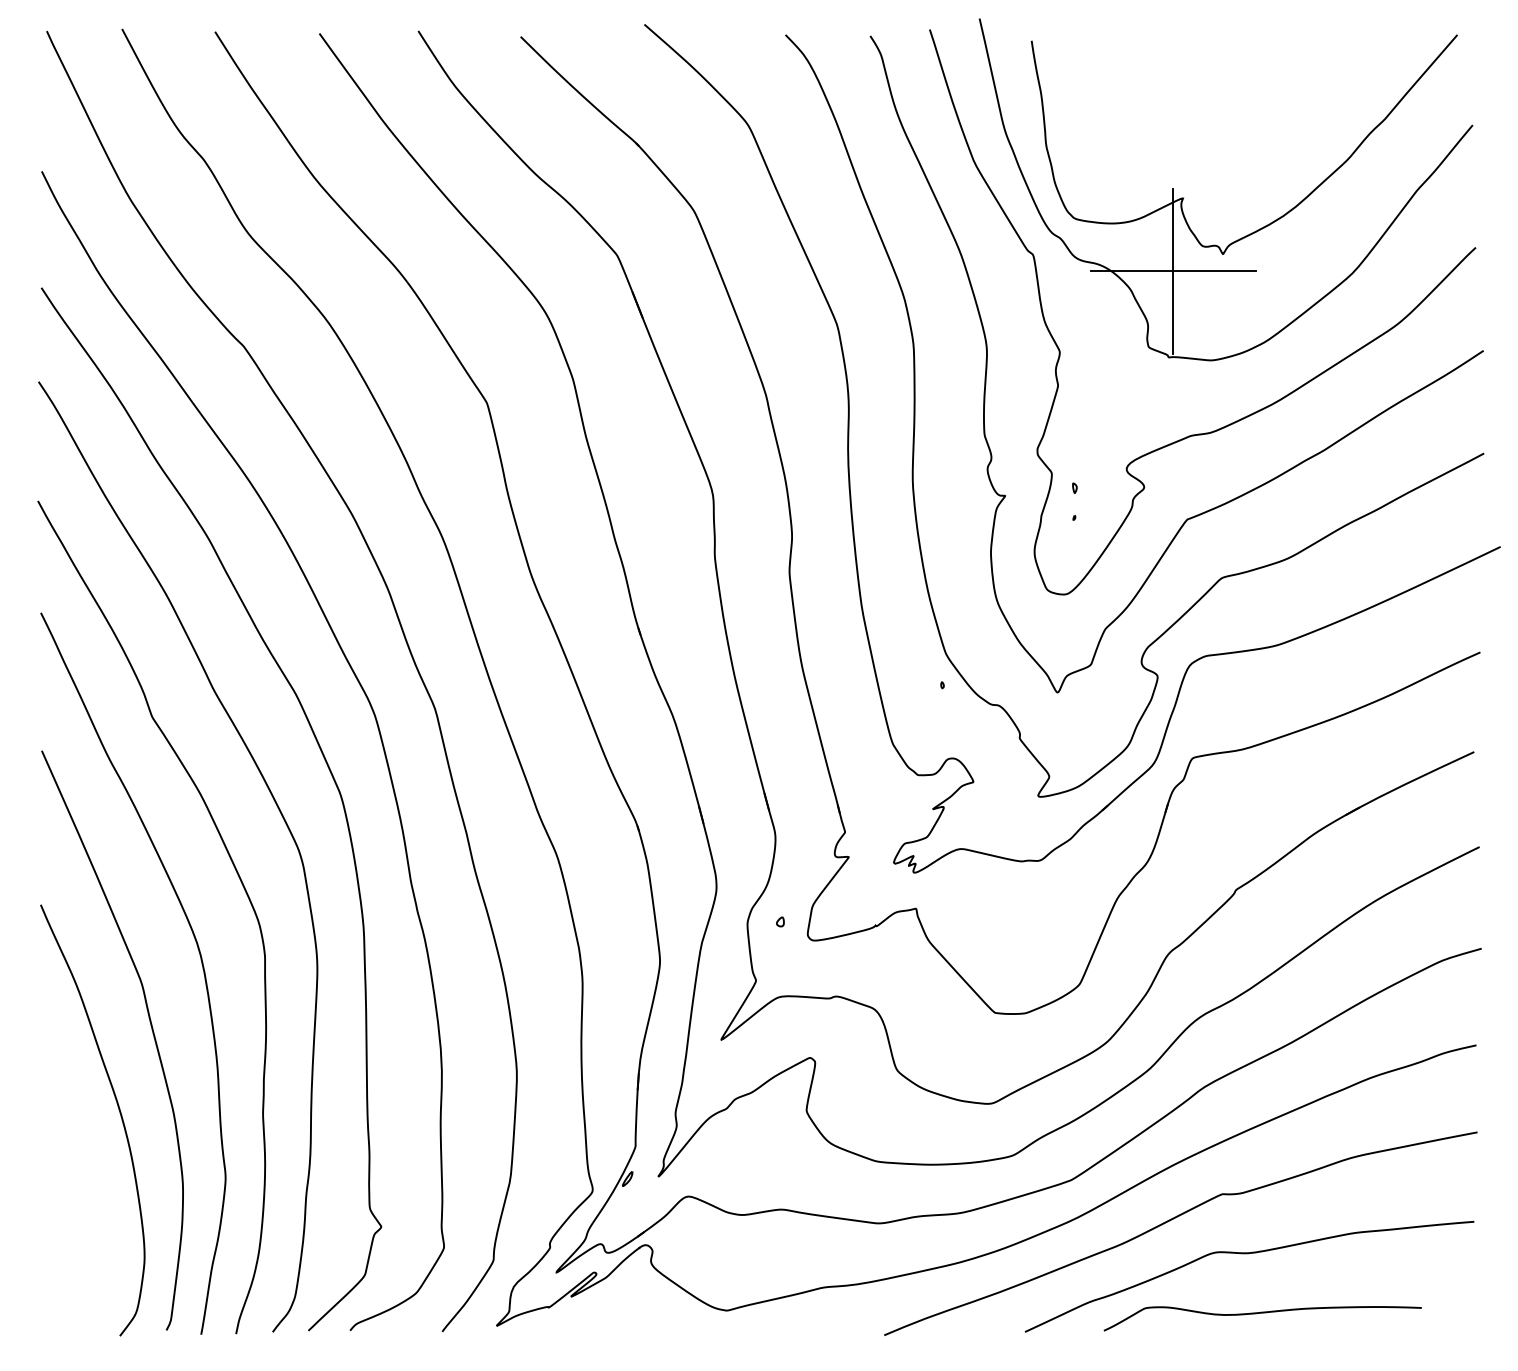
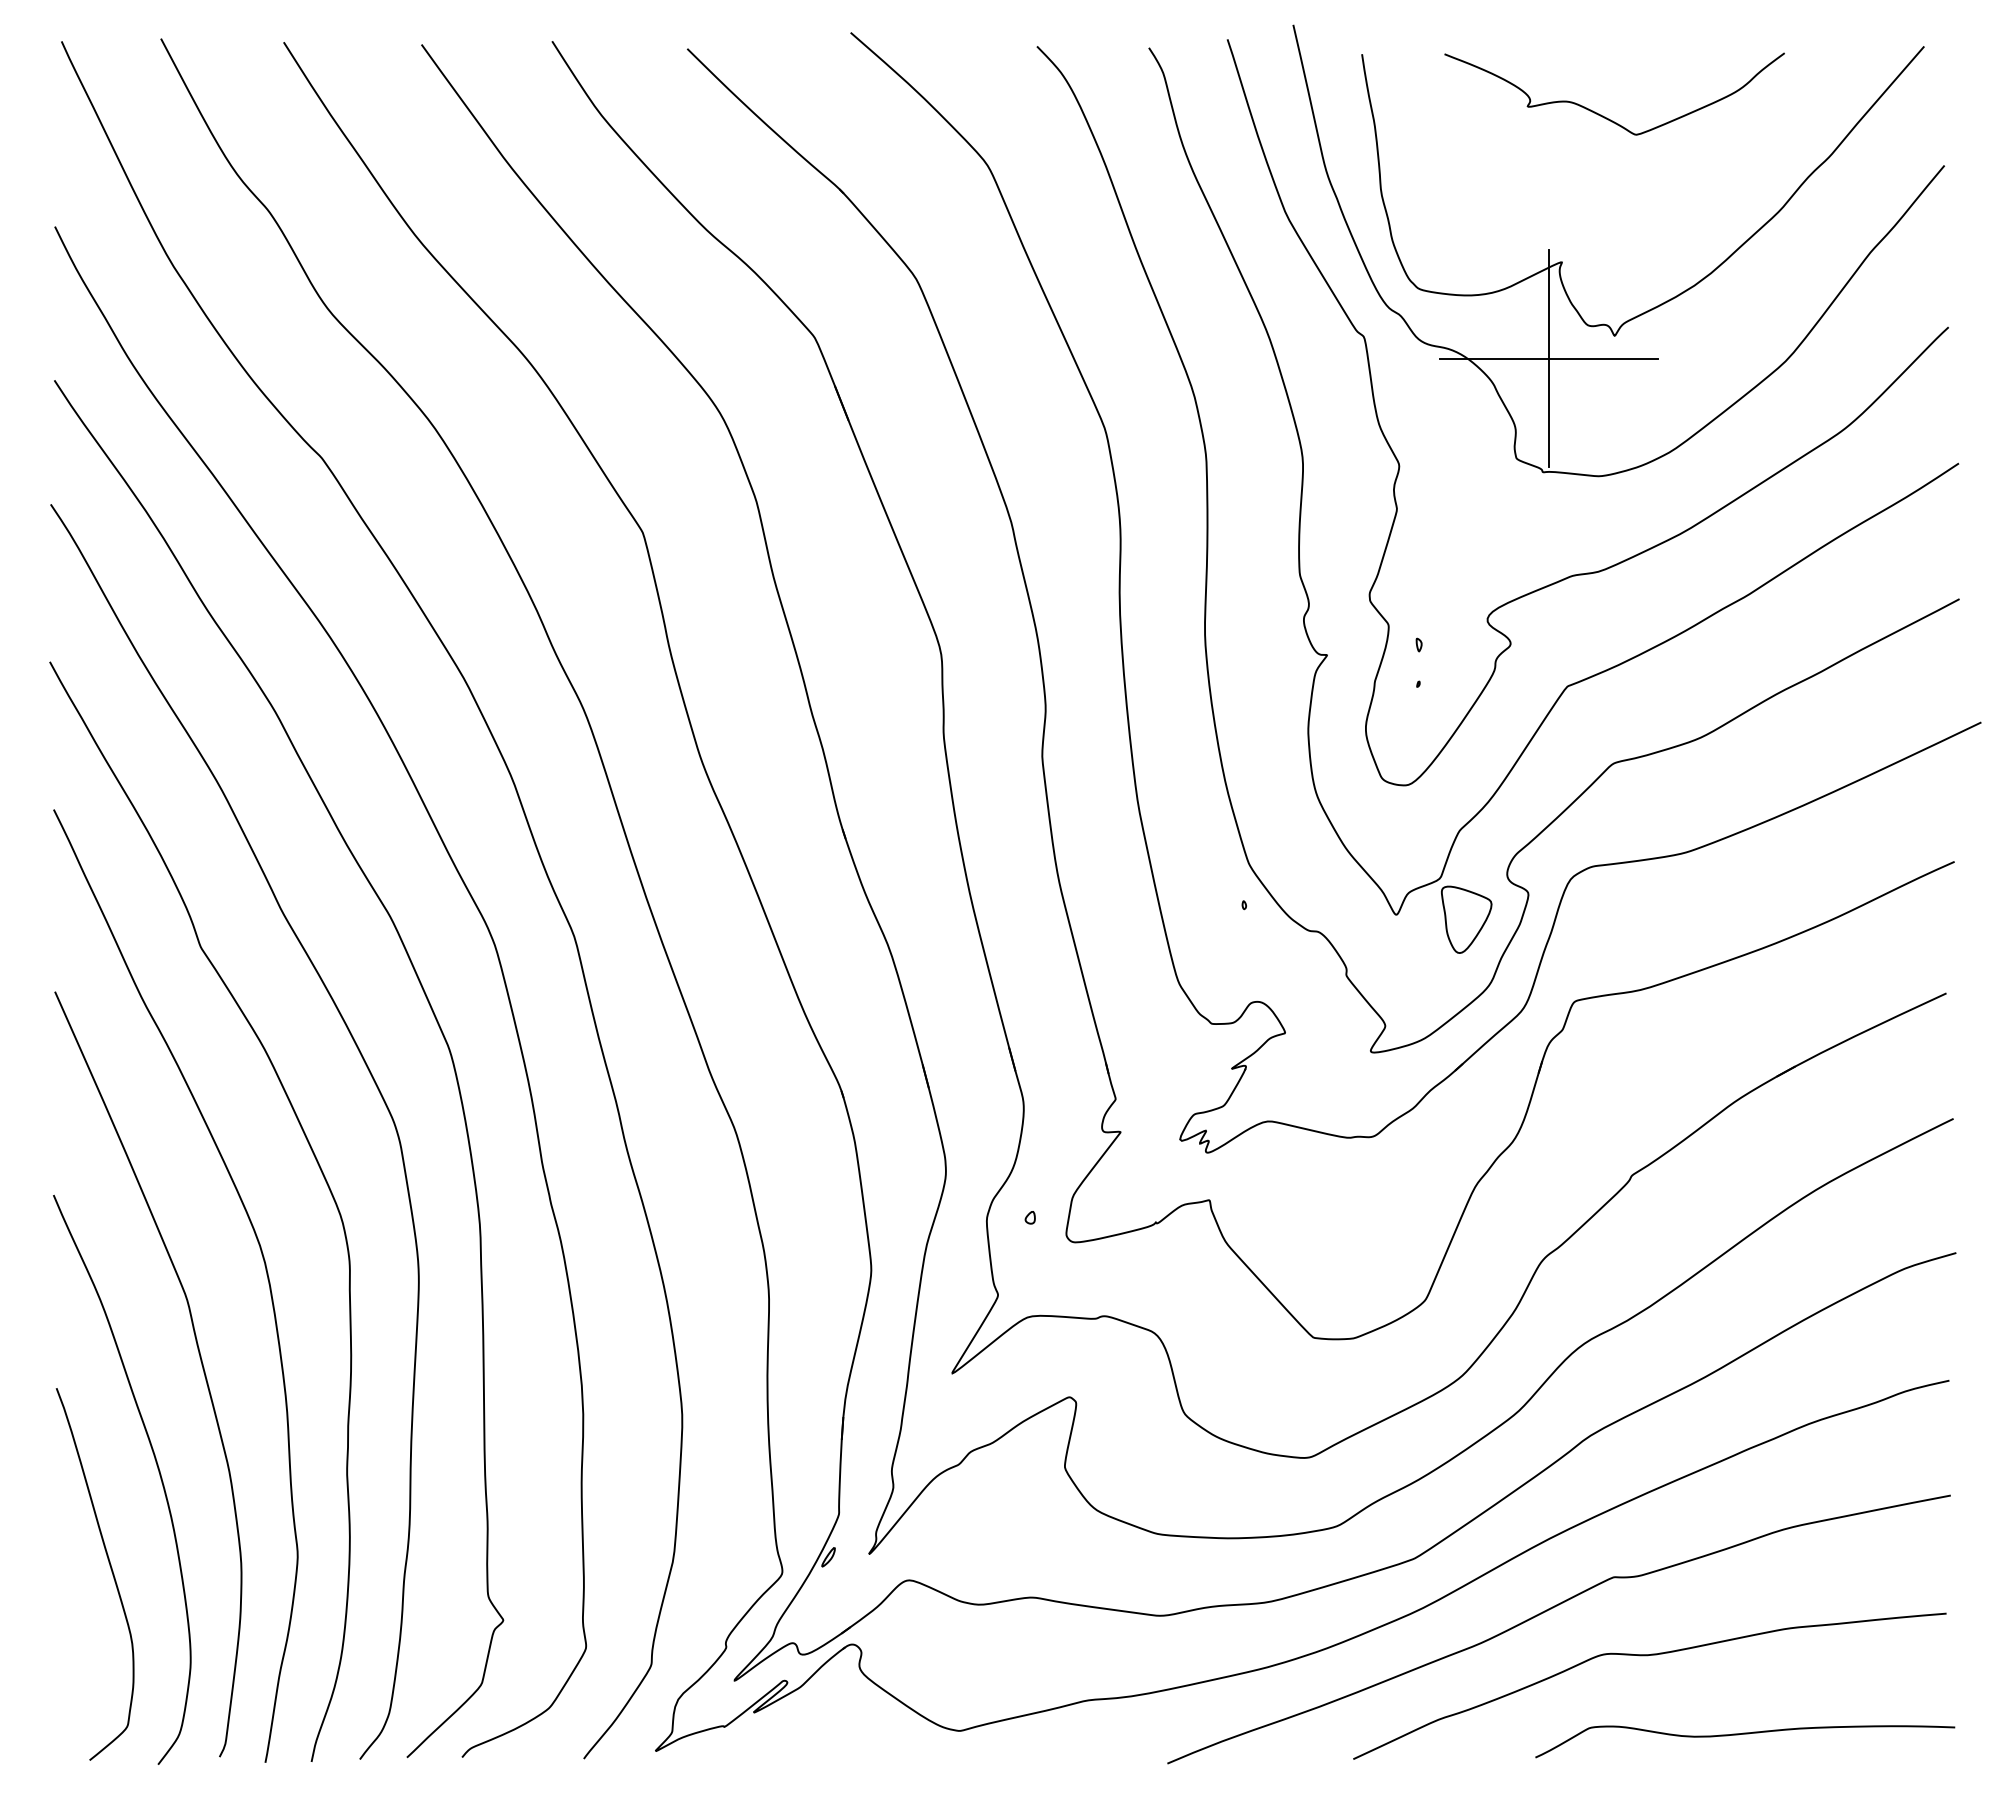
curve: (1214, 87) -> (1603, 115), added
part: (1110, 696) -> (1466, 919), added
curve: (83, 1188) -> (110, 1569), added
curve: (1262, 1313) -> (1745, 1734), moved

